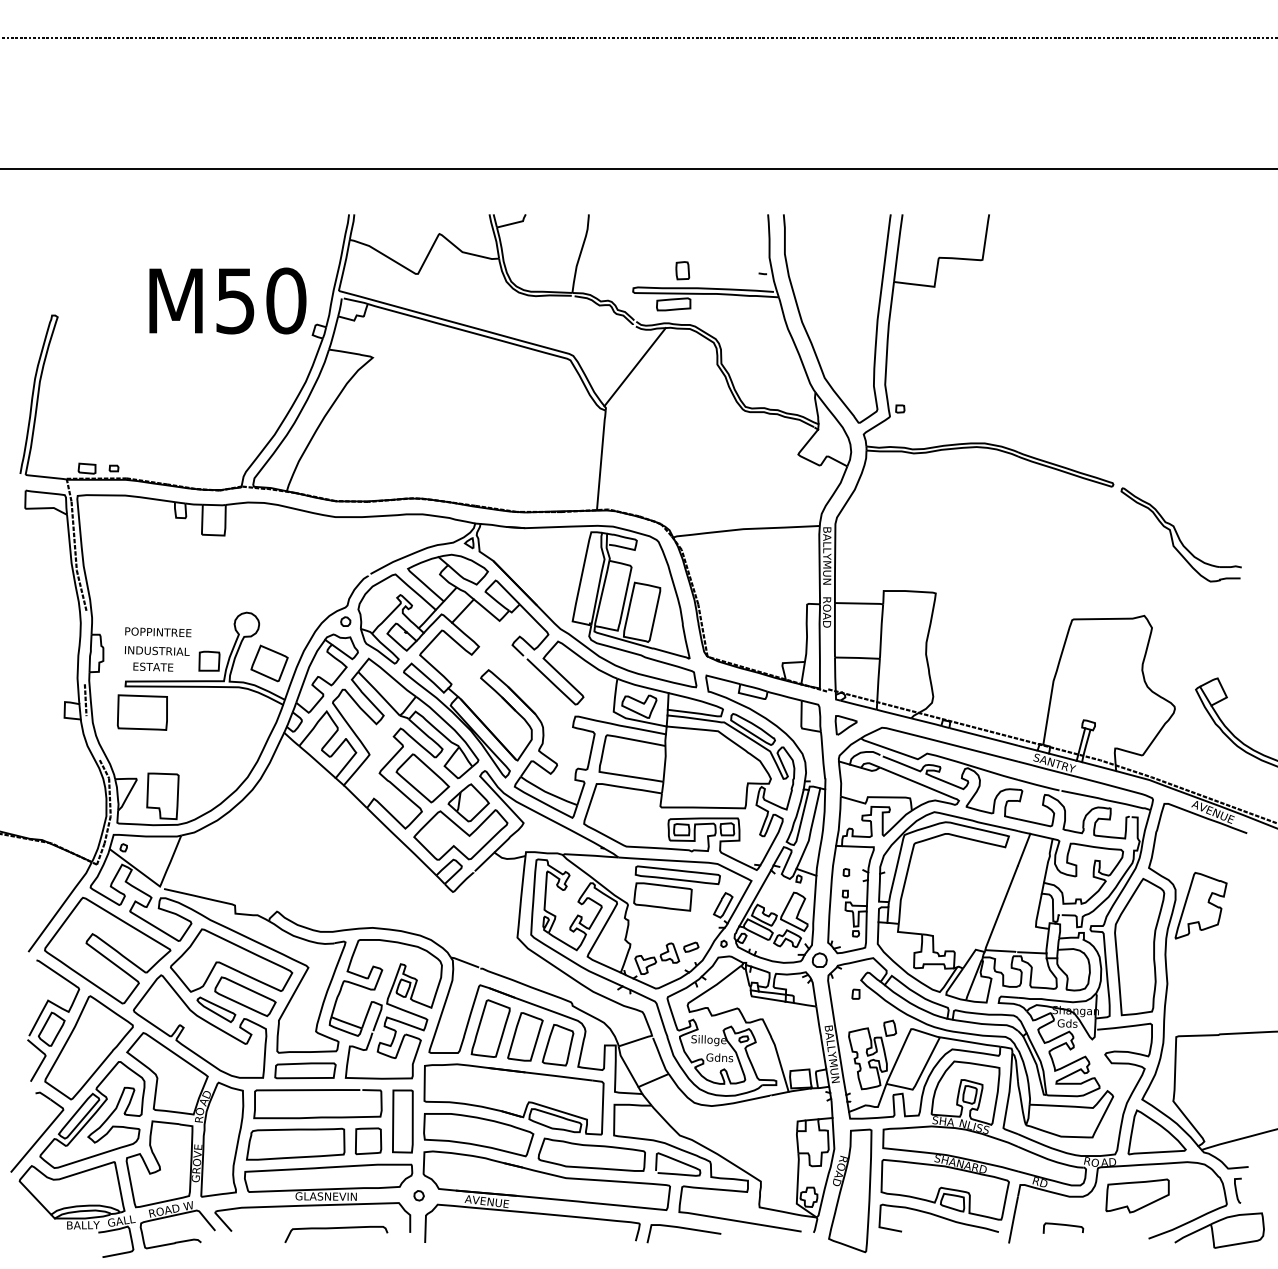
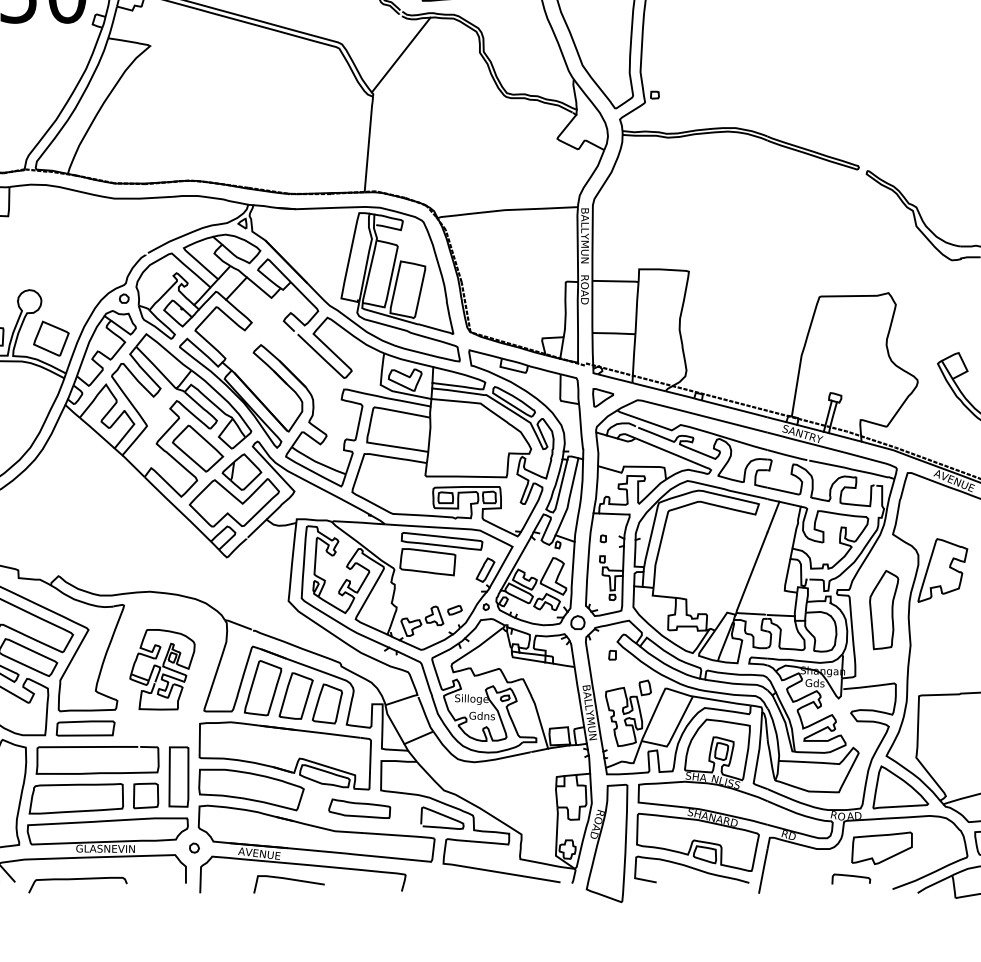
part: (1139, 946) -> (883, 609), size x0.6
part: (385, 1009) -> (162, 669), size x0.6
part: (591, 1154) -> (359, 808), size x0.6
curve: (1063, 1225) -> (851, 876), moved
curve: (336, 1228) -> (78, 879), moved
curve: (684, 1229) -> (289, 880), moved

